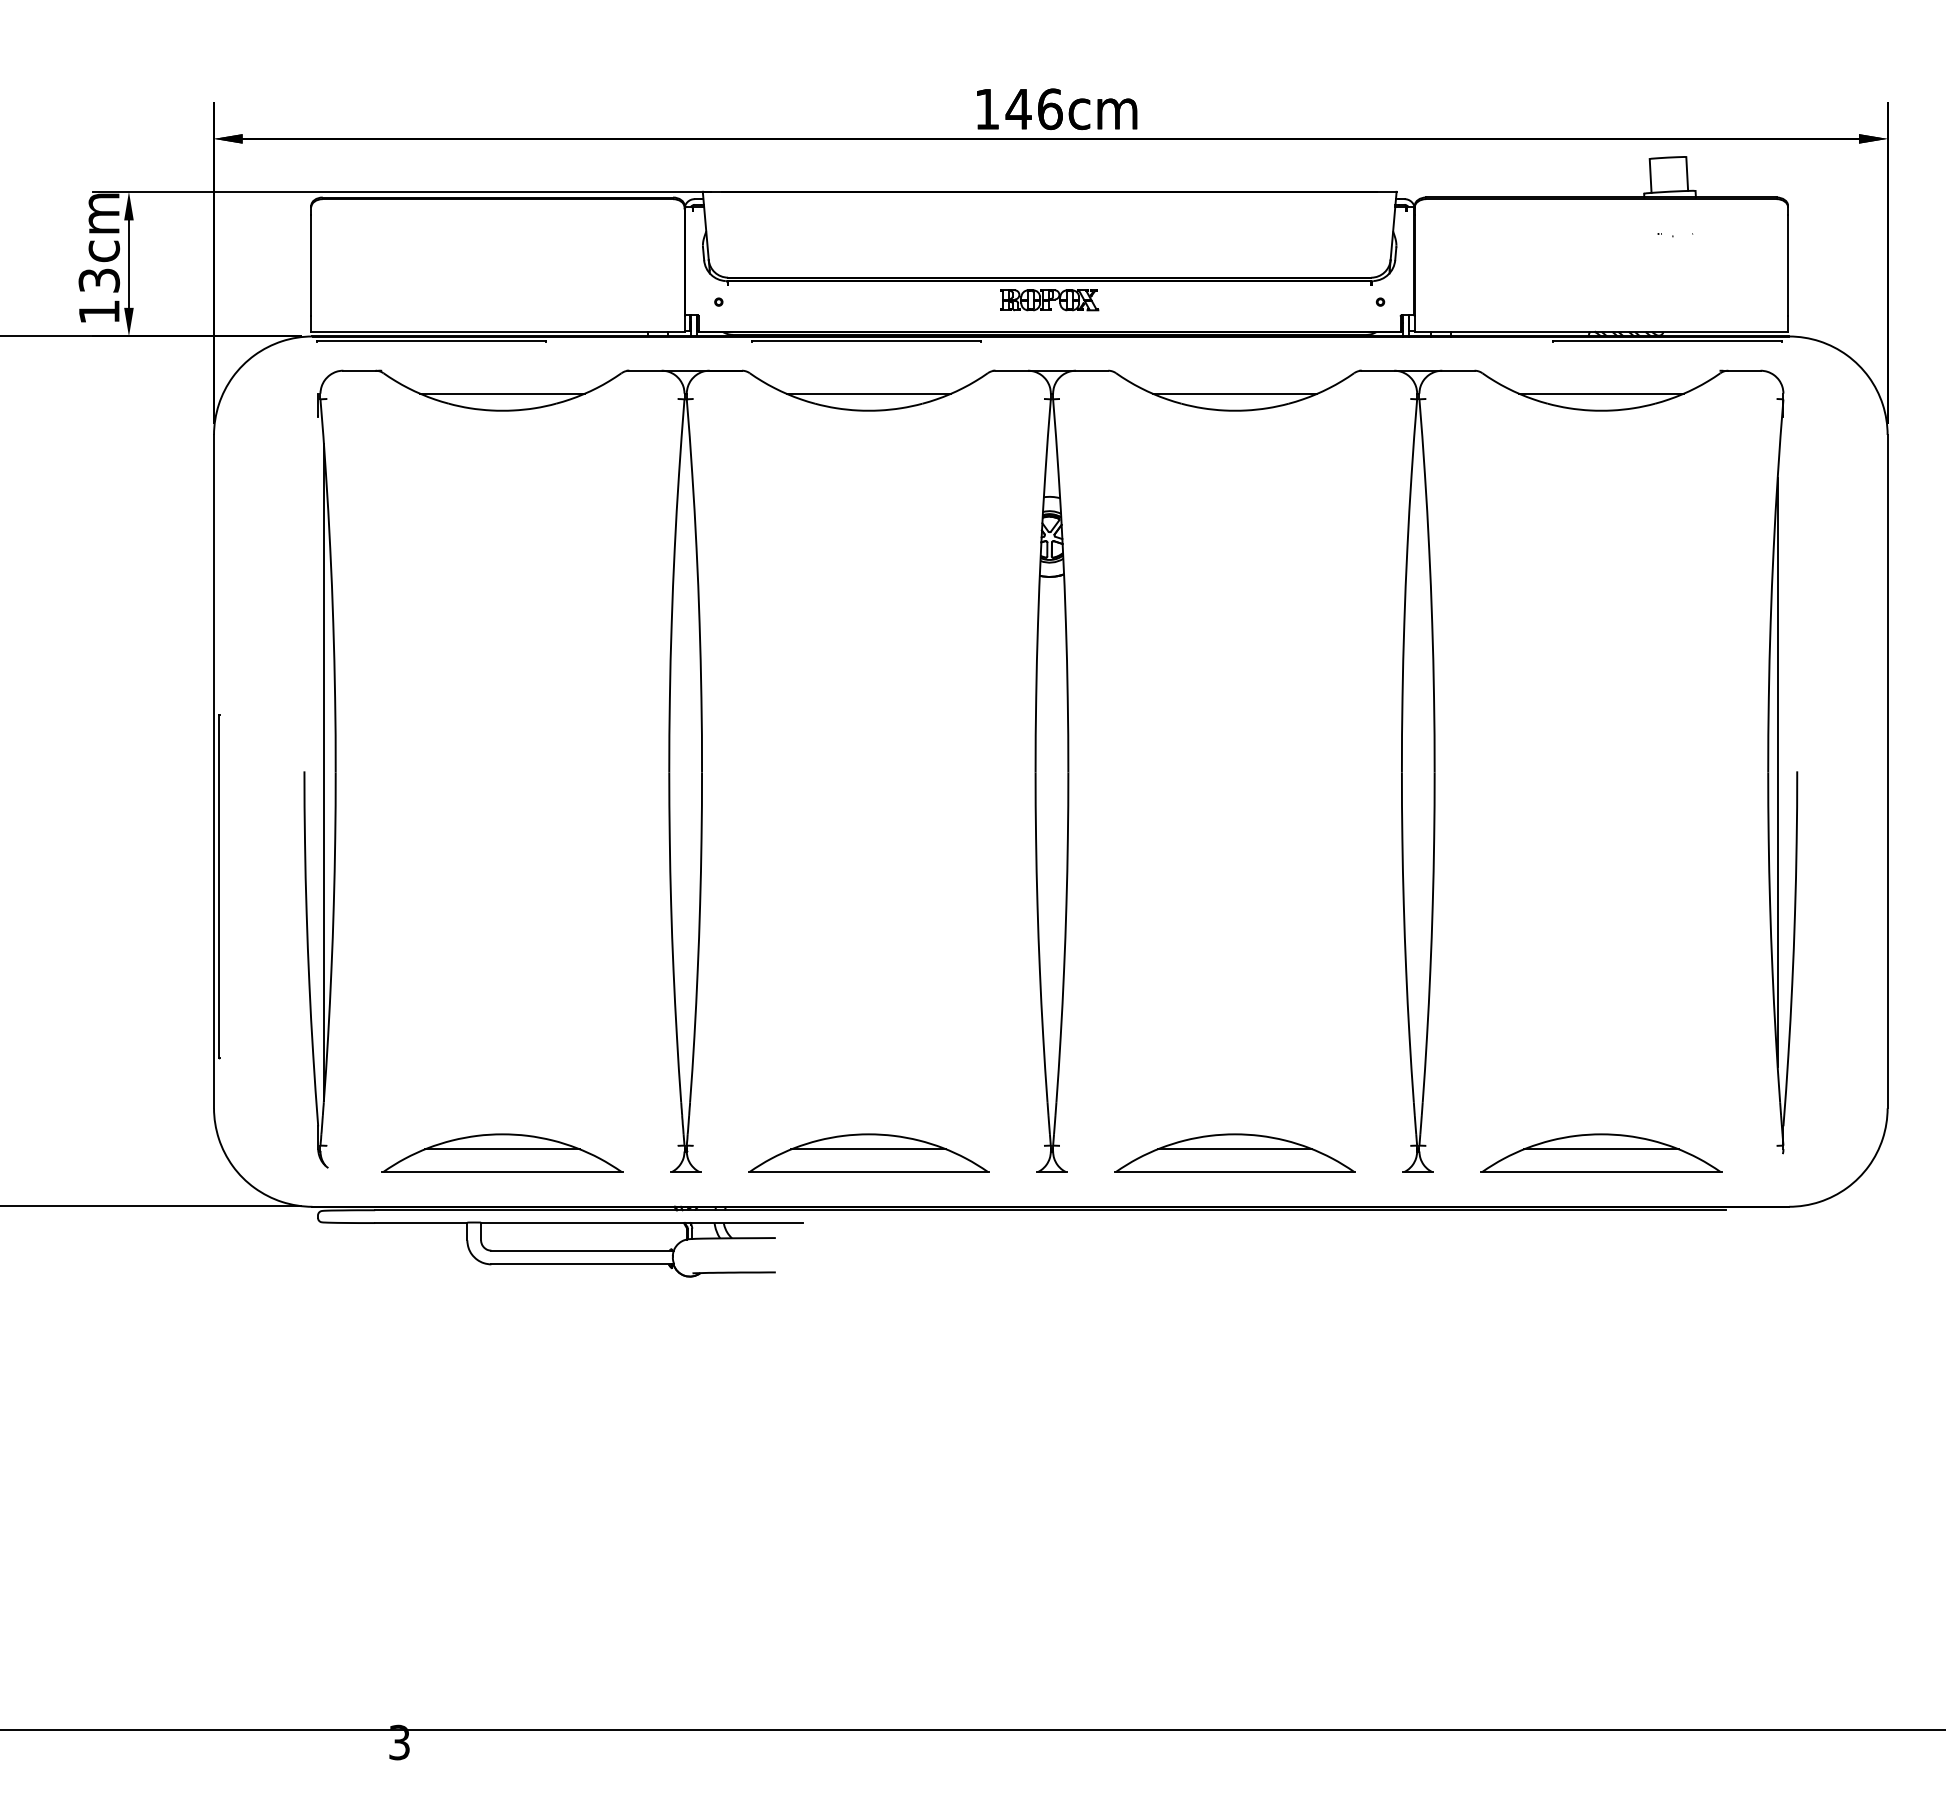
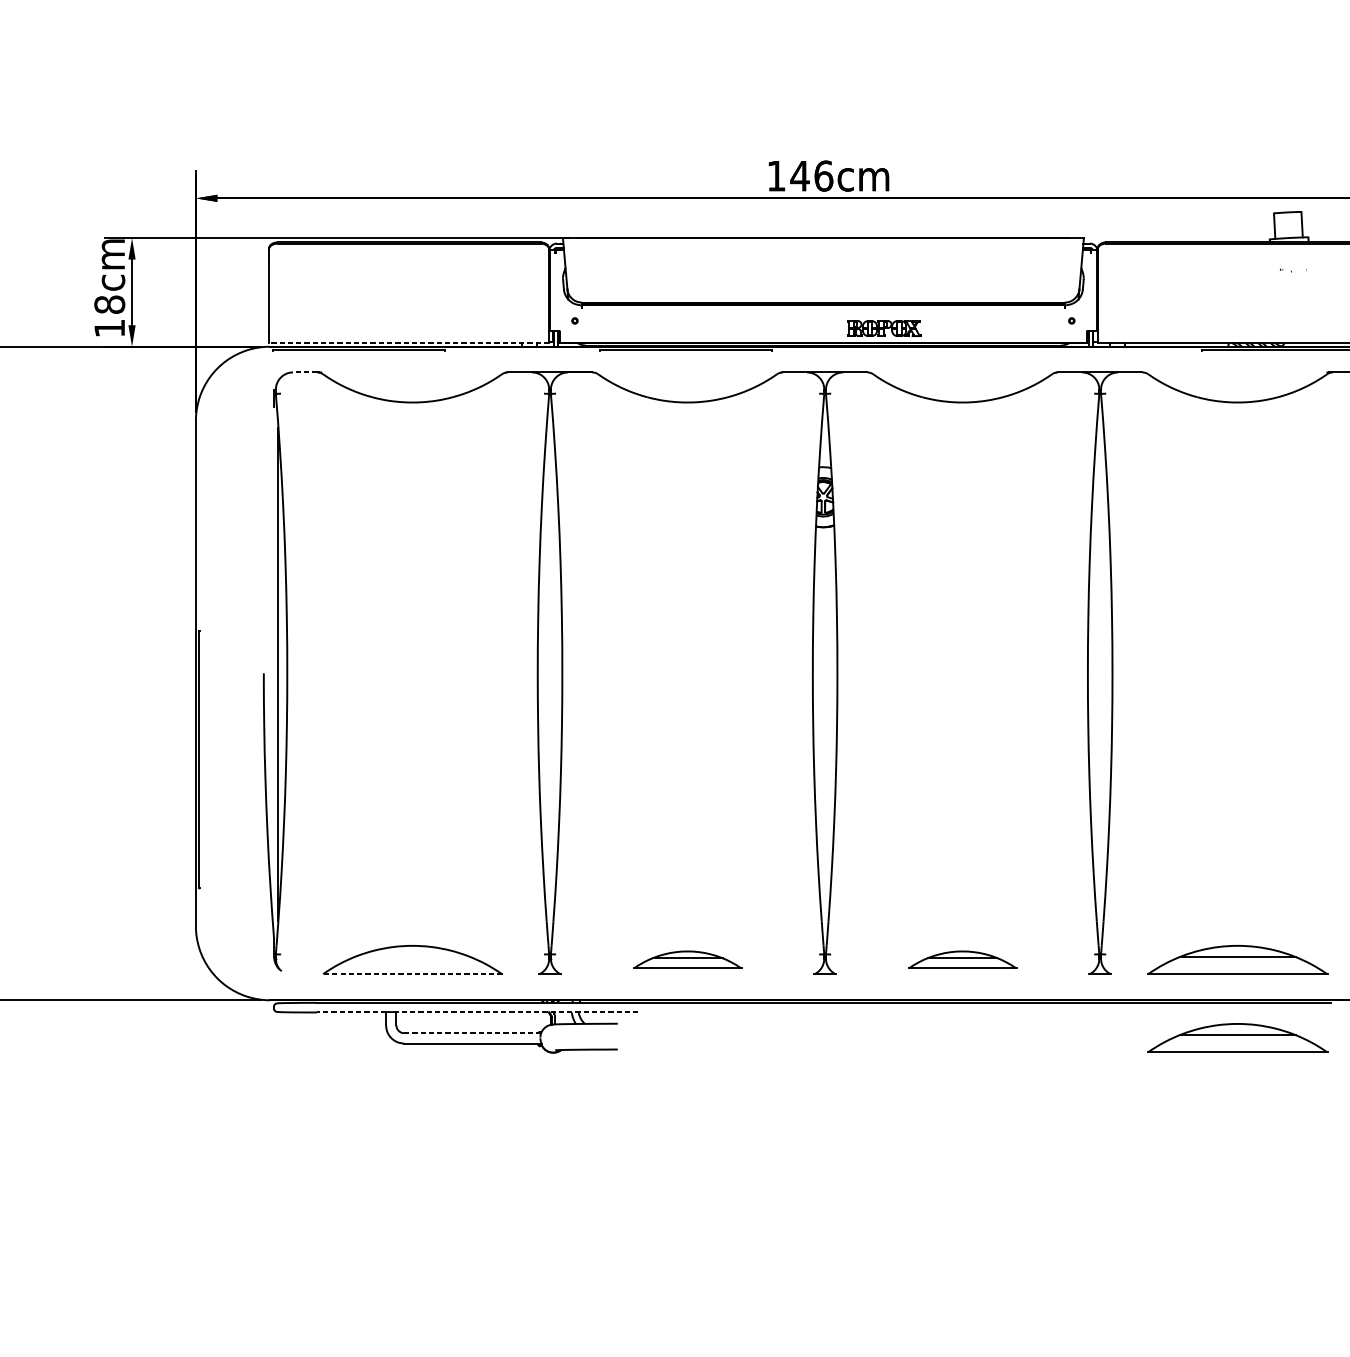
text: (99, 280) -> (109, 304), 13cm -> 18cm
part: (1049, 300) -> (884, 328), moved
line: (497, 331) -> (408, 342), solid -> dashed
line: (359, 370) -> (305, 372), solid -> dashed
line: (502, 393) -> (412, 389), removed
line: (868, 393) -> (687, 389), removed
line: (1235, 393) -> (962, 389), removed
line: (1601, 393) -> (1237, 389), removed
line: (502, 1149) -> (412, 957), removed
part: (868, 1152) -> (687, 959), size x0.6
part: (1234, 1152) -> (962, 959), size x0.6
line: (501, 1172) -> (411, 974), solid -> dashed
line: (420, 1223) -> (350, 1012), solid -> dashed
line: (641, 1223) -> (516, 1012), solid -> dashed
line: (583, 1250) -> (473, 1033), solid -> dashed
part: (1601, 1256) -> (1237, 1037), added

